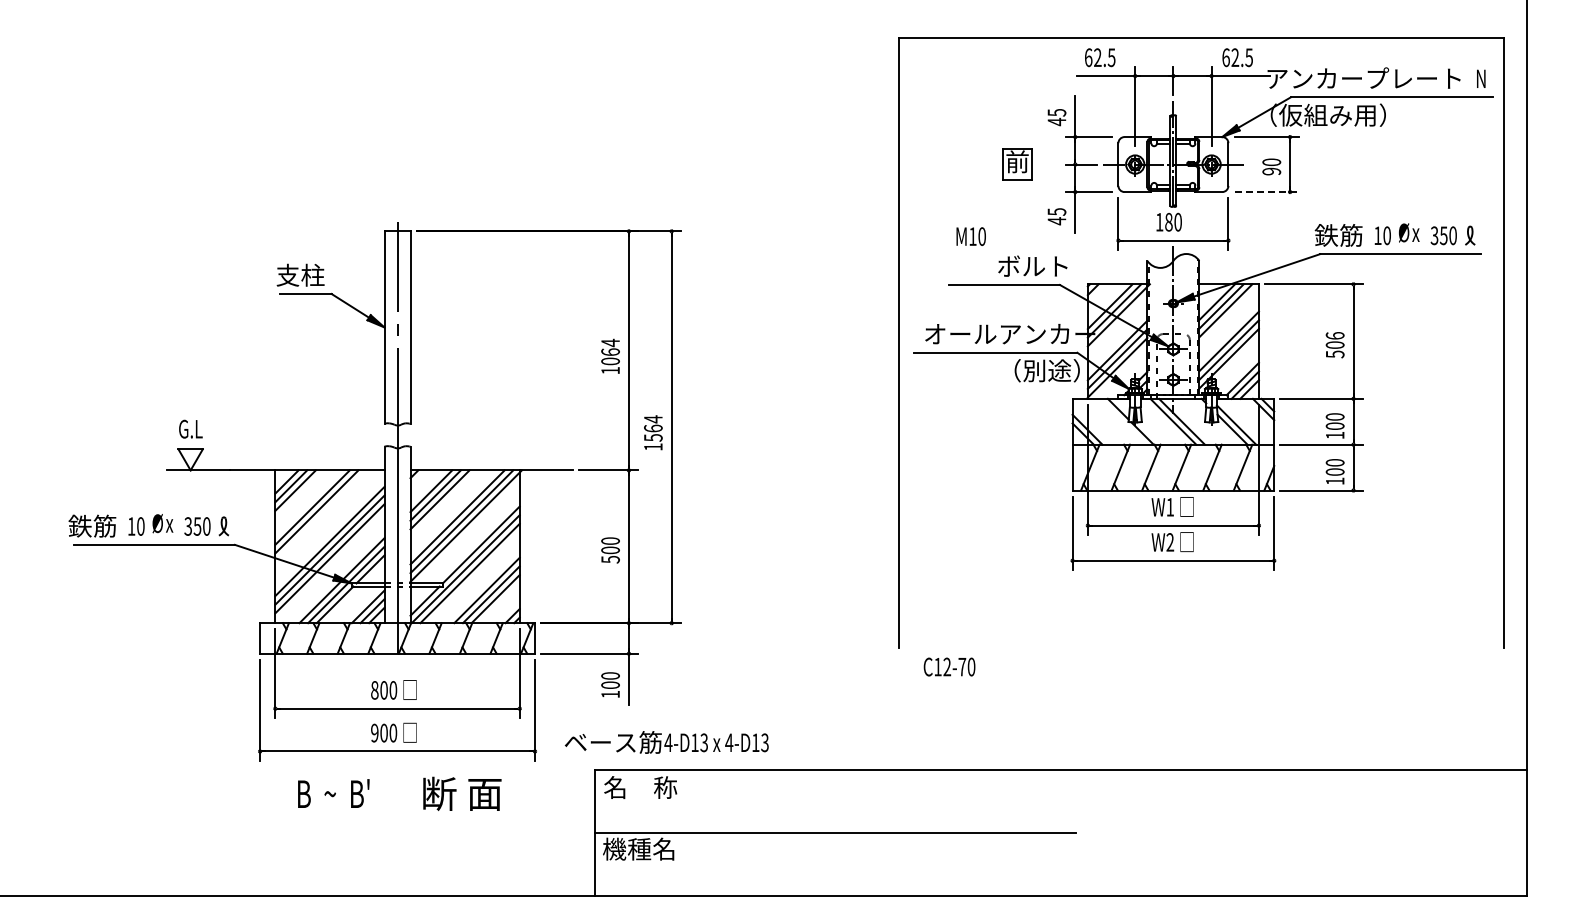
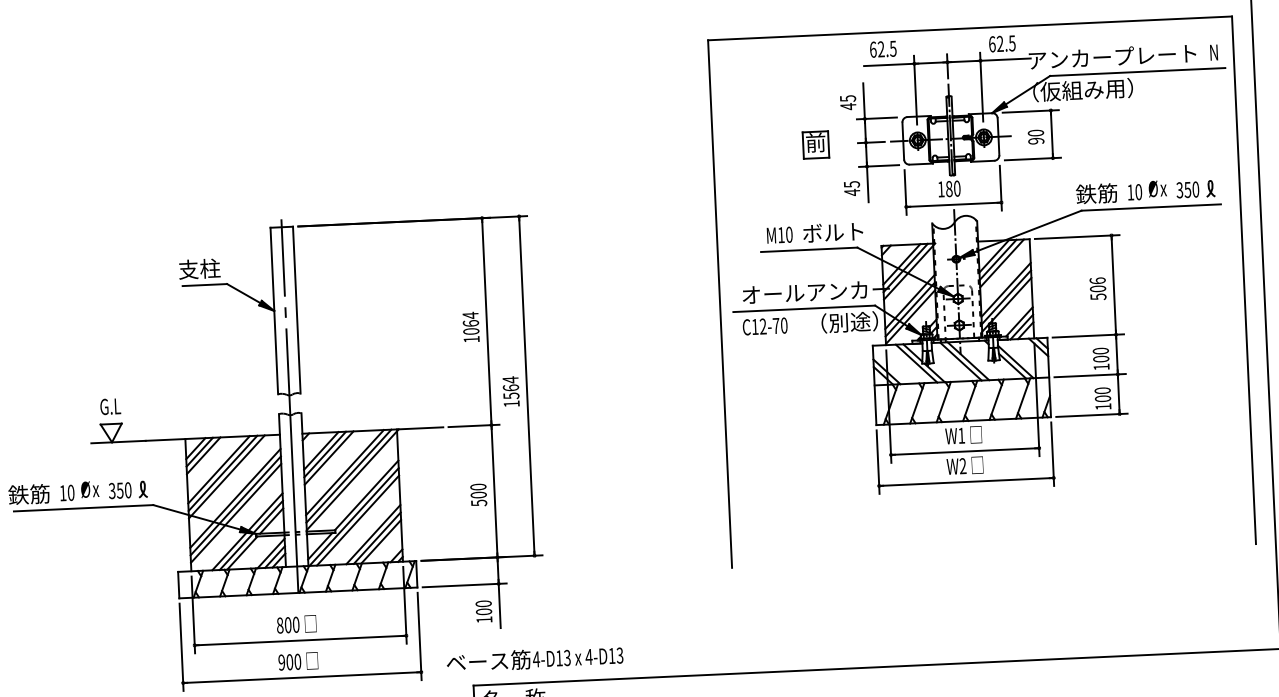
line: (1267, 192) -> (1033, 159), dashed -> solid
text: (970, 236) -> (779, 235), moved
line: (1122, 421) -> (916, 363), added
line: (321, 516) -> (227, 477), added
text: (949, 666) -> (765, 326), moved

